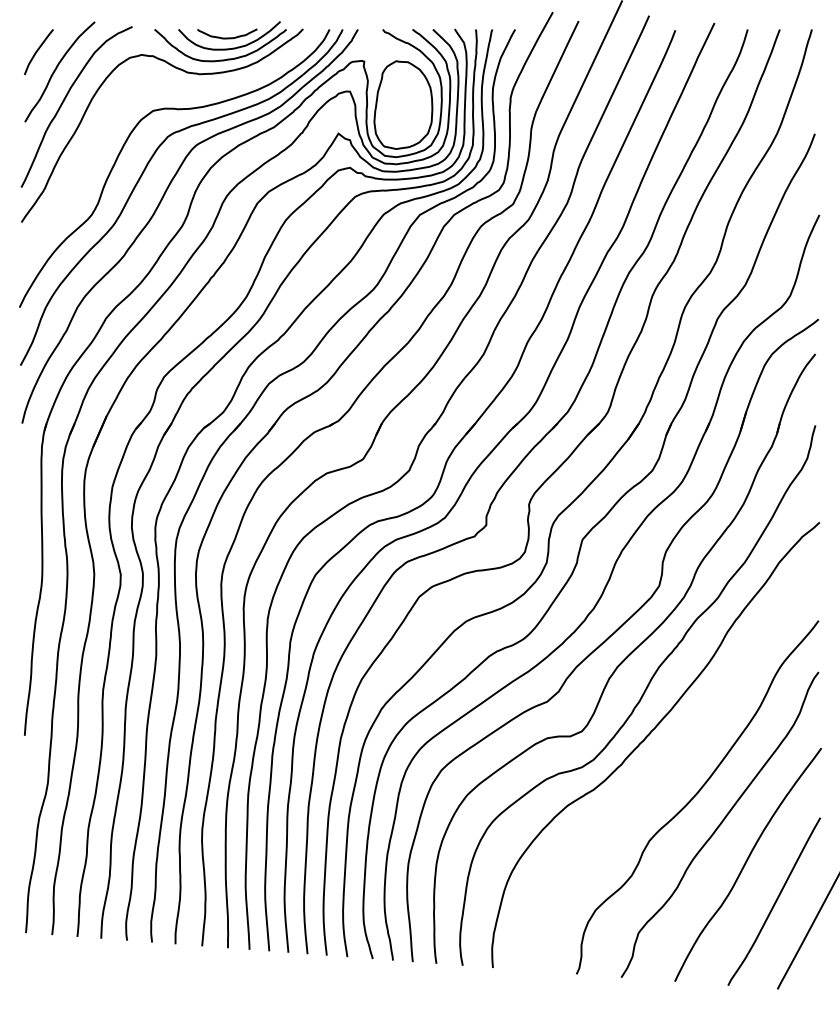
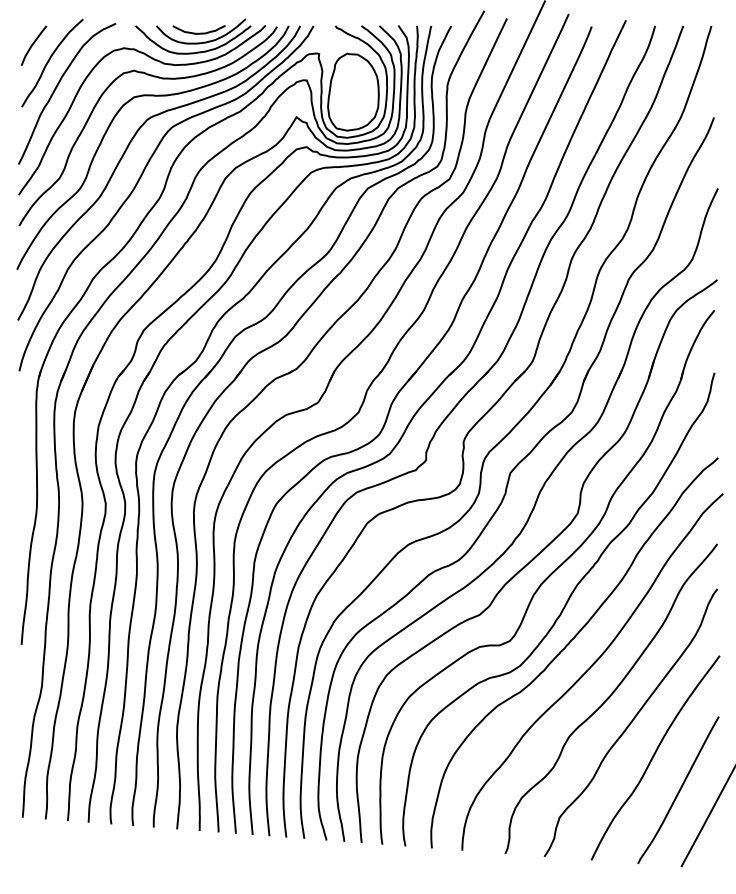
curve: (181, 89) -> (159, 78), added
curve: (673, 763) -> (590, 669), added

